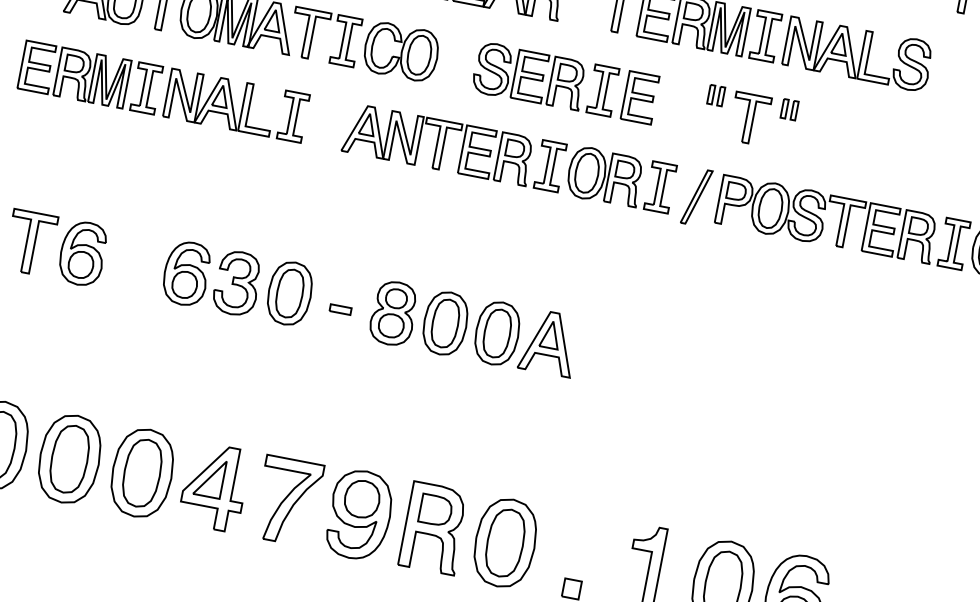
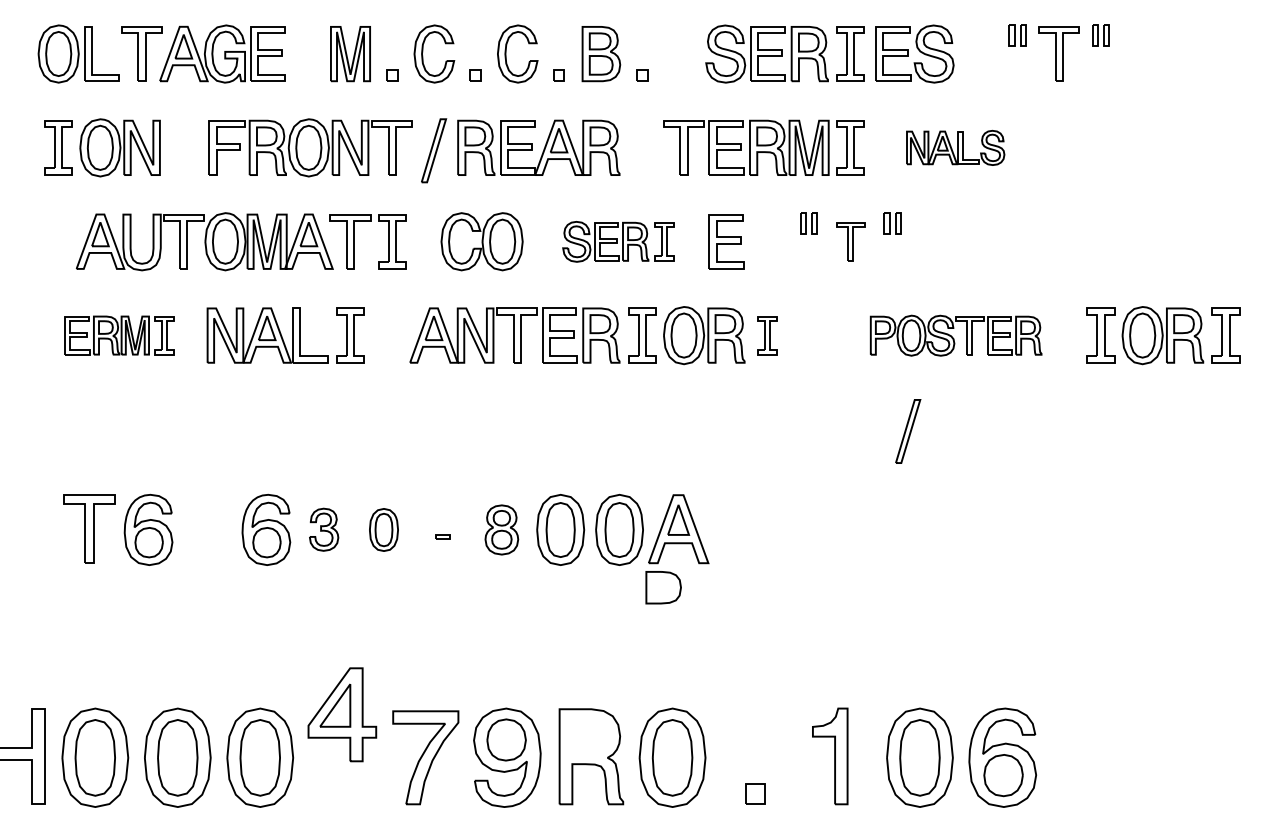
part: (400, 51) -> (481, 241), moved
part: (857, 53) -> (955, 147), size x0.6
part: (90, 77) -> (119, 335), size x0.7
part: (545, 79) -> (618, 241), size x0.7
part: (749, 118) -> (850, 241), size x0.7
part: (660, 187) -> (767, 335), size x0.7
part: (697, 197) -> (908, 431), moved
part: (826, 219) -> (955, 335), size x0.7
part: (236, 282) -> (323, 529), size x0.6
part: (289, 293) -> (383, 529), size x0.6
part: (340, 309) -> (442, 536), size x0.6
part: (393, 313) -> (501, 529), size x0.7
part: (214, 486) -> (342, 714), moved
part: (435, 510) -> (663, 587), moved

